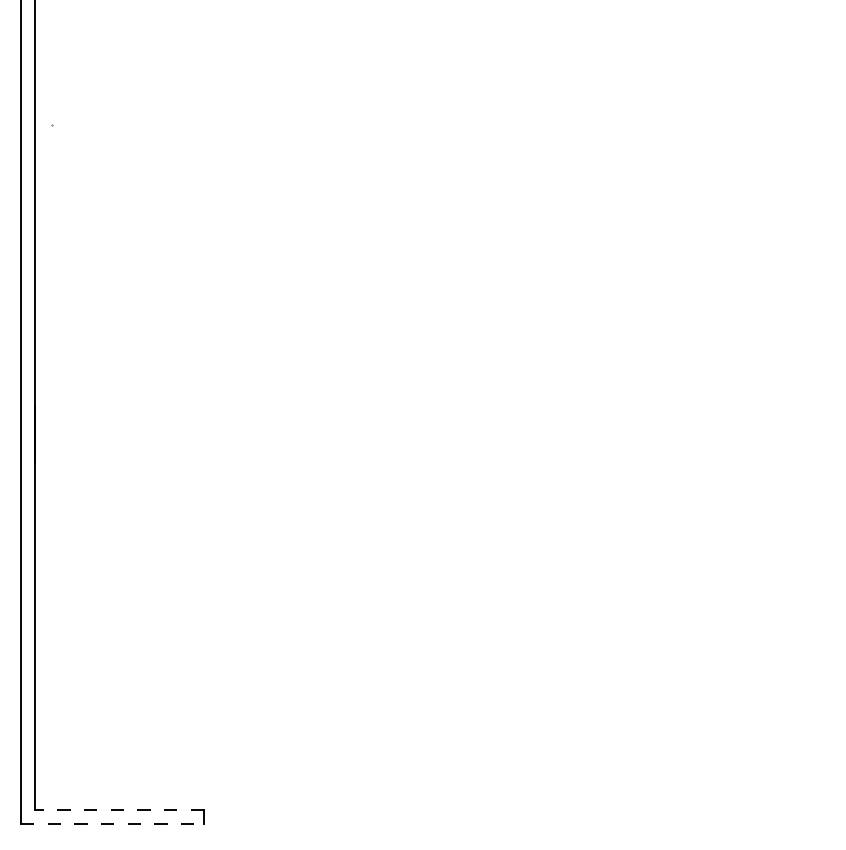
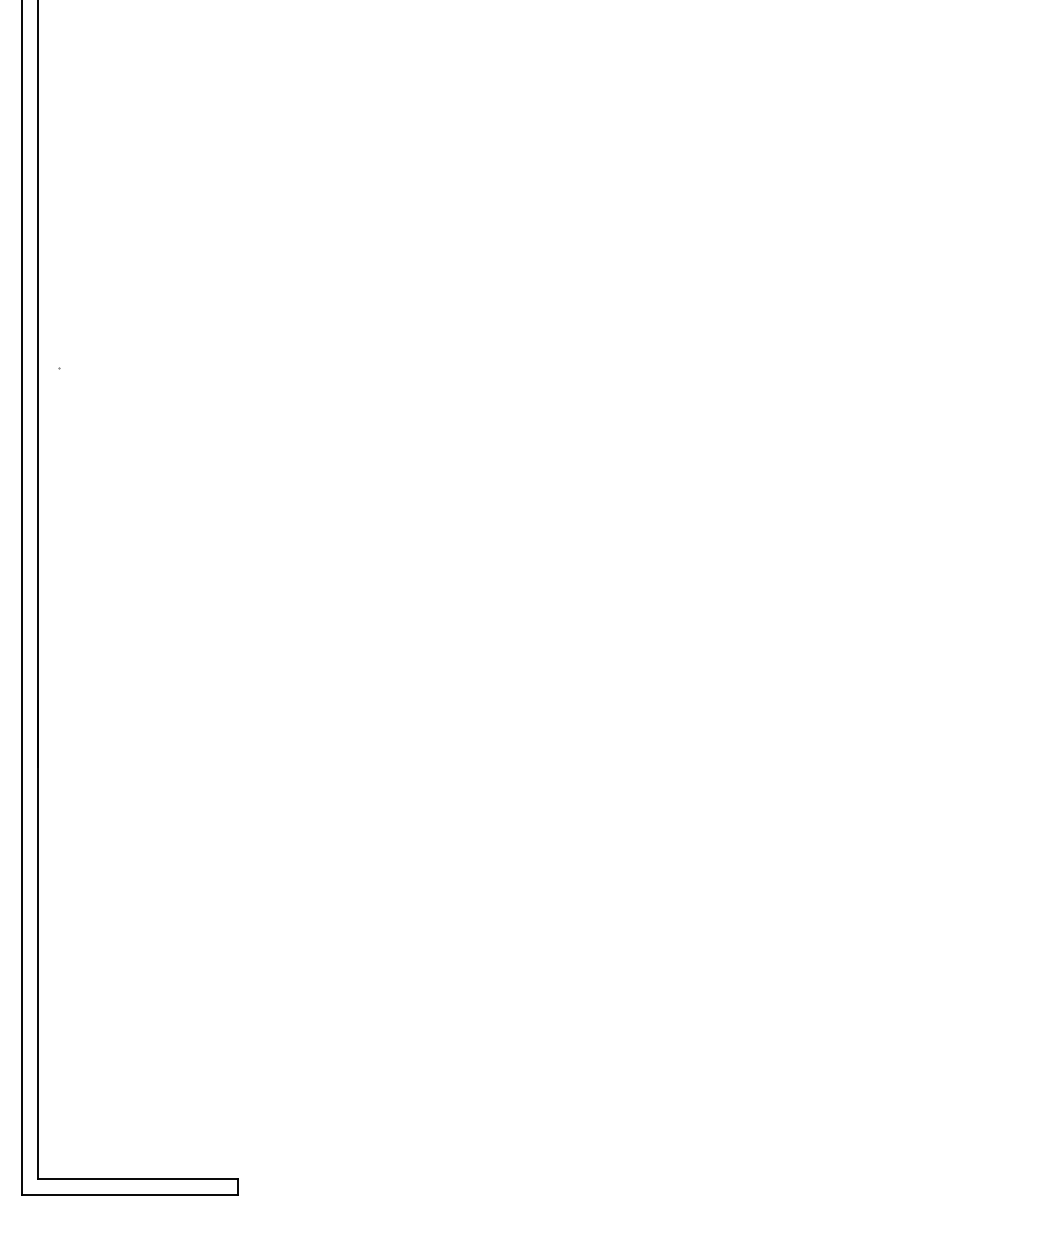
line: (119, 810) -> (138, 1178), dashed -> solid
line: (112, 823) -> (130, 1194), dashed -> solid

